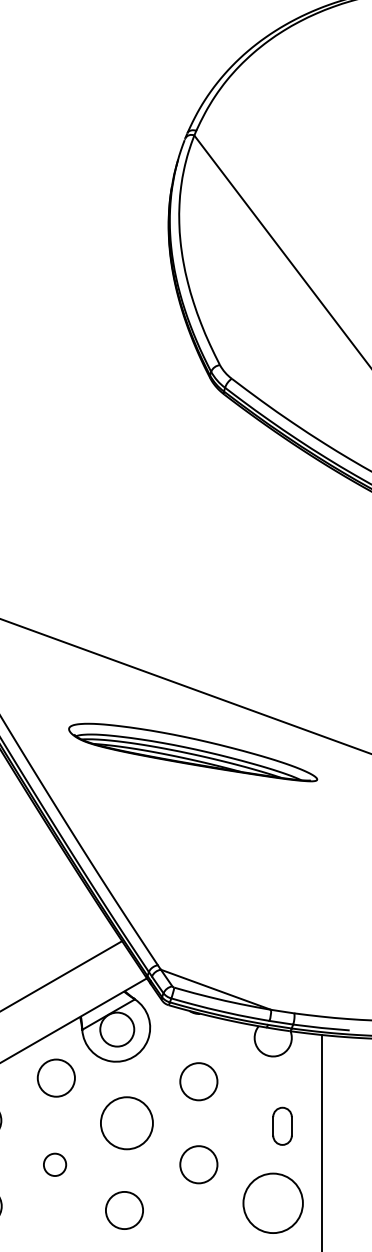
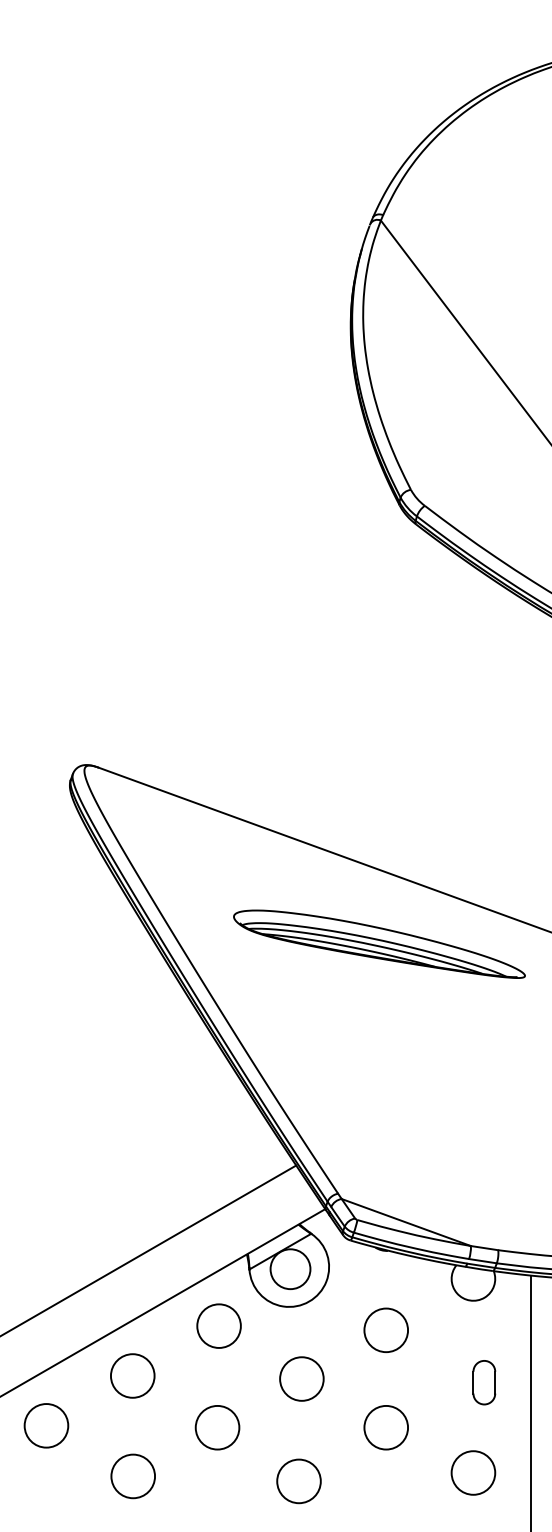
circle: (126, 1122) -> (301, 1378), size x0.71
circle: (55, 1164) -> (217, 1427), size x1.67
circle: (273, 1202) -> (473, 1472), size x0.62

